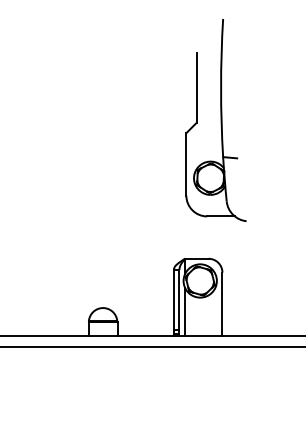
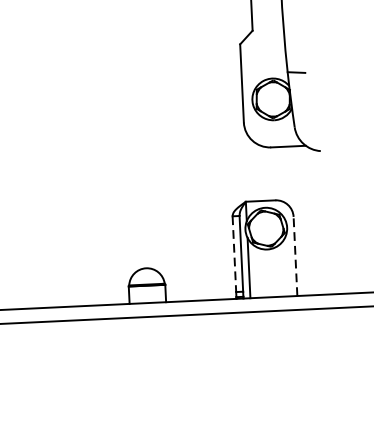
line: (173, 300) -> (233, 254), solid -> dashed
line: (222, 304) -> (295, 256), solid -> dashed

